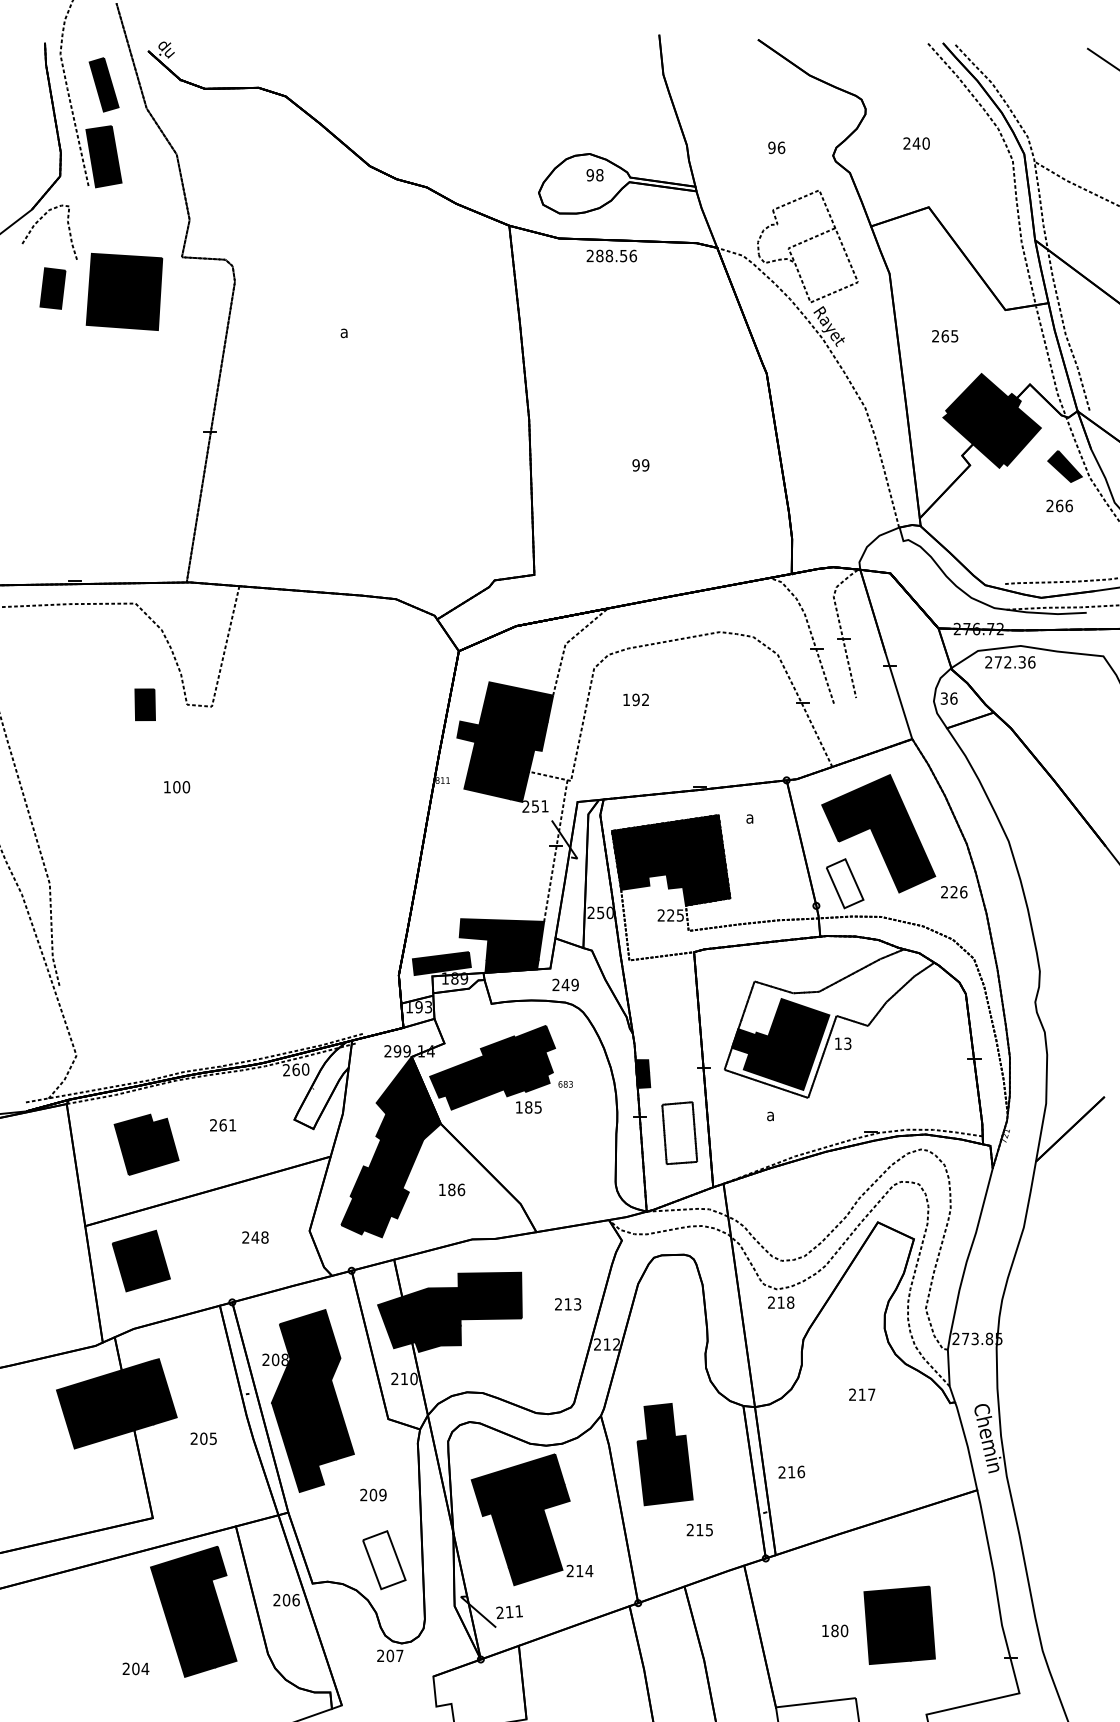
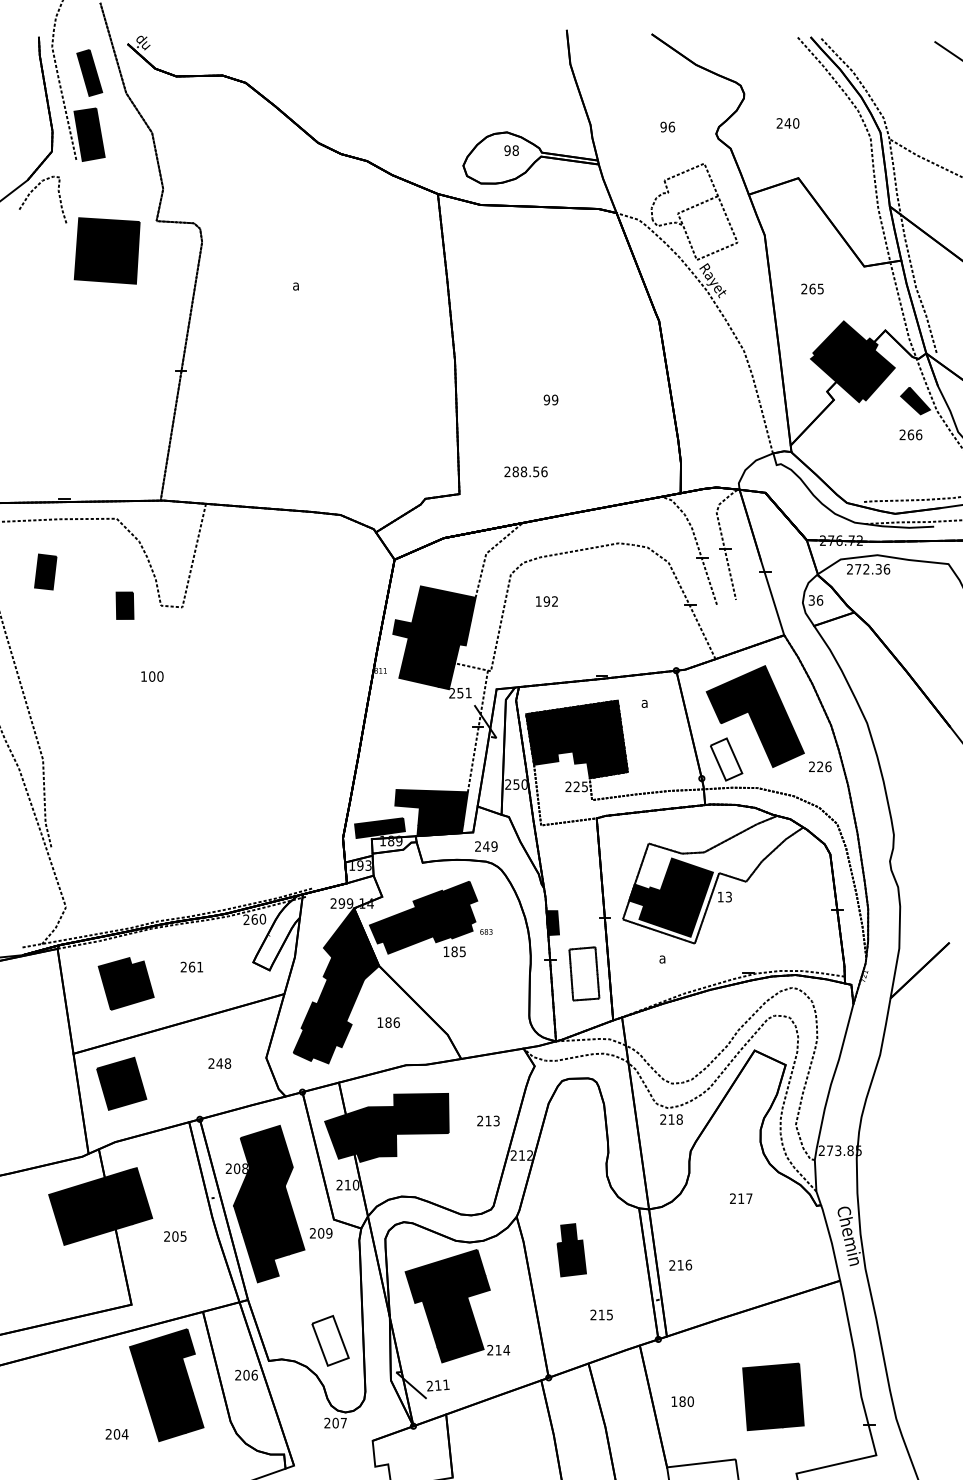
text: (611, 255) -> (525, 471), moved
part: (52, 288) -> (45, 571), moved
part: (664, 1454) -> (571, 1250), size x0.6
text: (373, 1494) -> (321, 1232), moved
text: (835, 1630) -> (683, 1401), moved

